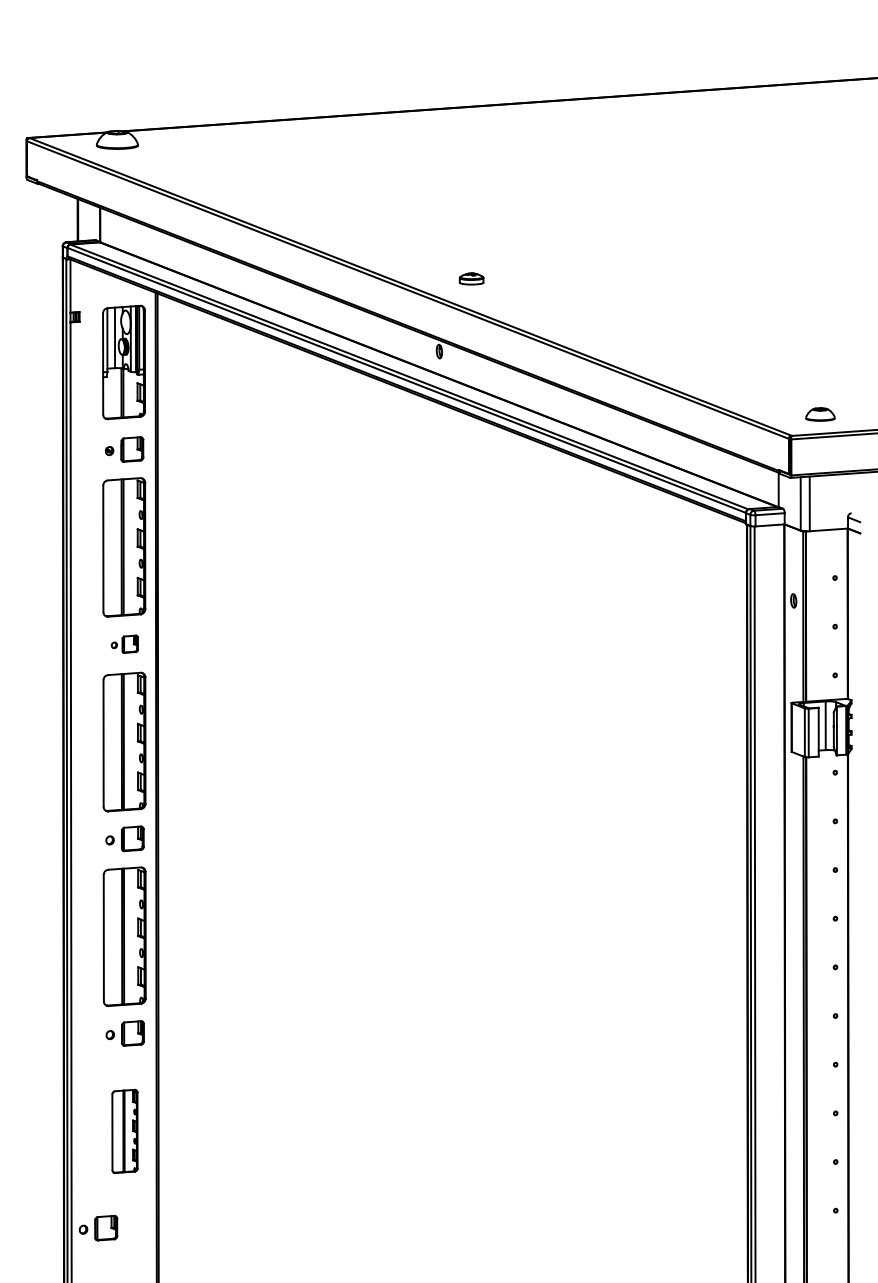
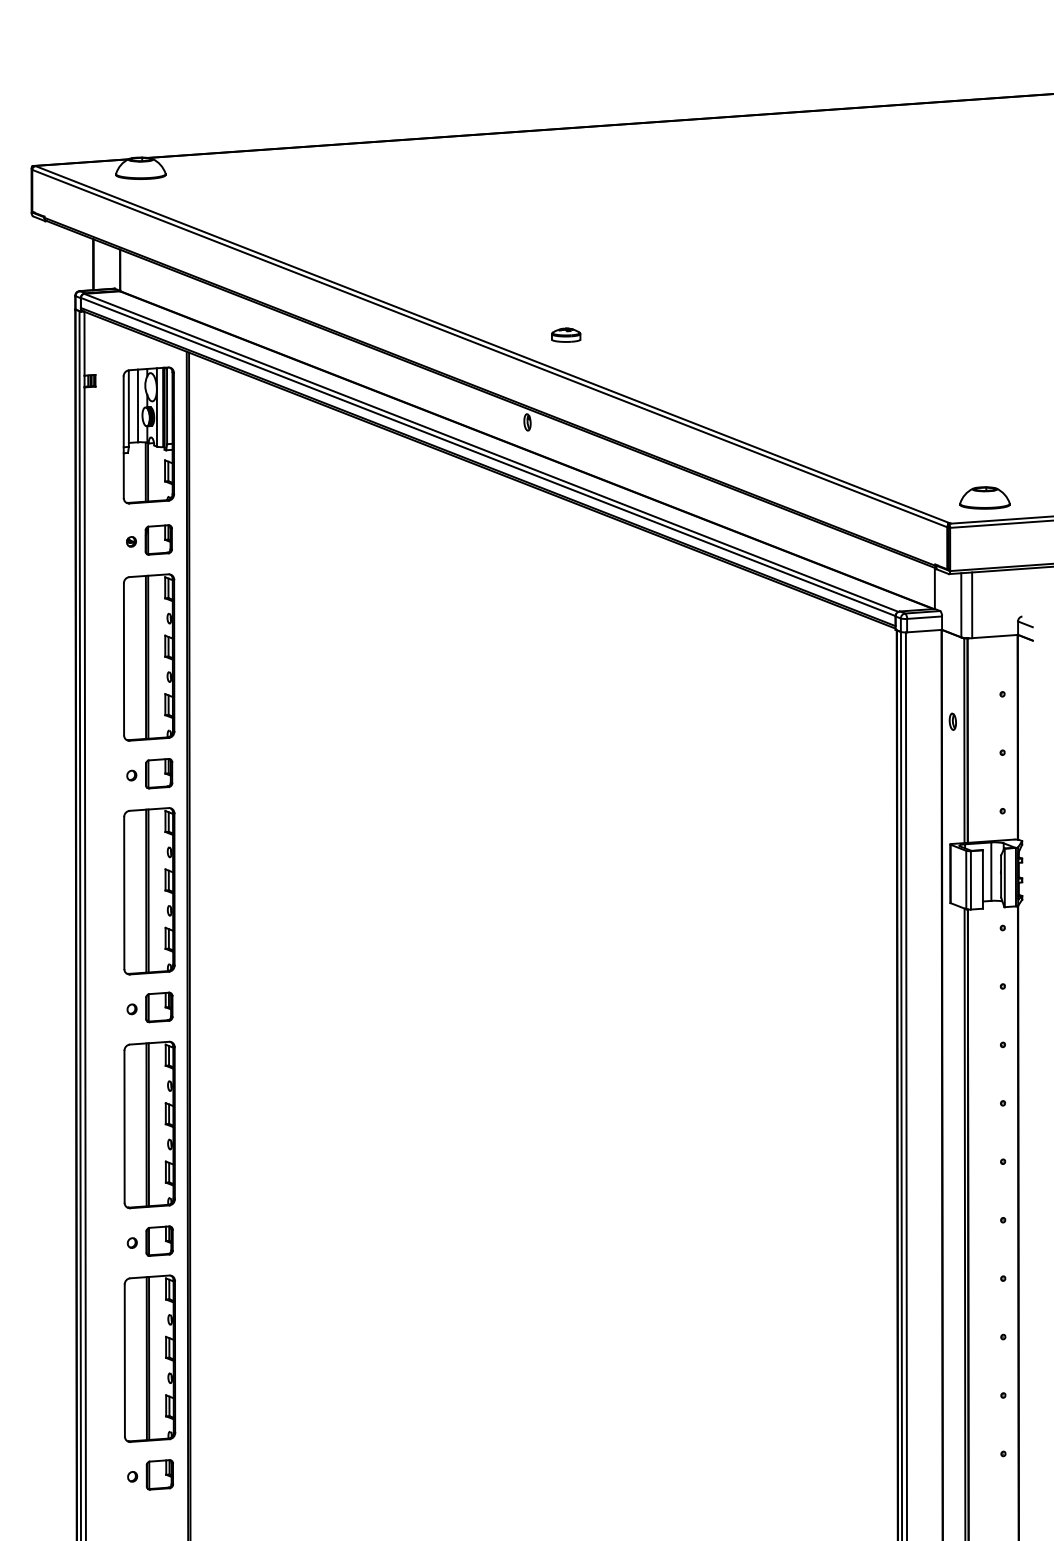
part: (820, 414) -> (985, 497), size x1.43
part: (124, 644) -> (149, 774), size x1.43
part: (124, 1131) -> (149, 1358), size x1.67
part: (98, 1227) -> (150, 1474), moved

